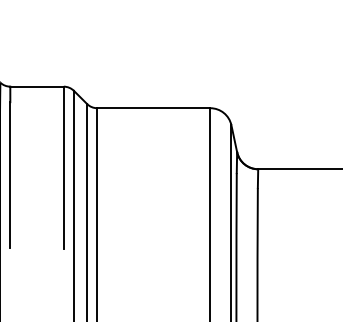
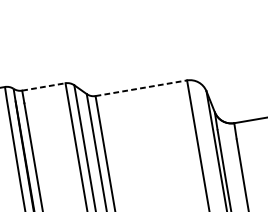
line: (37, 86) -> (44, 86), solid -> dashed
line: (153, 108) -> (141, 88), solid -> dashed

